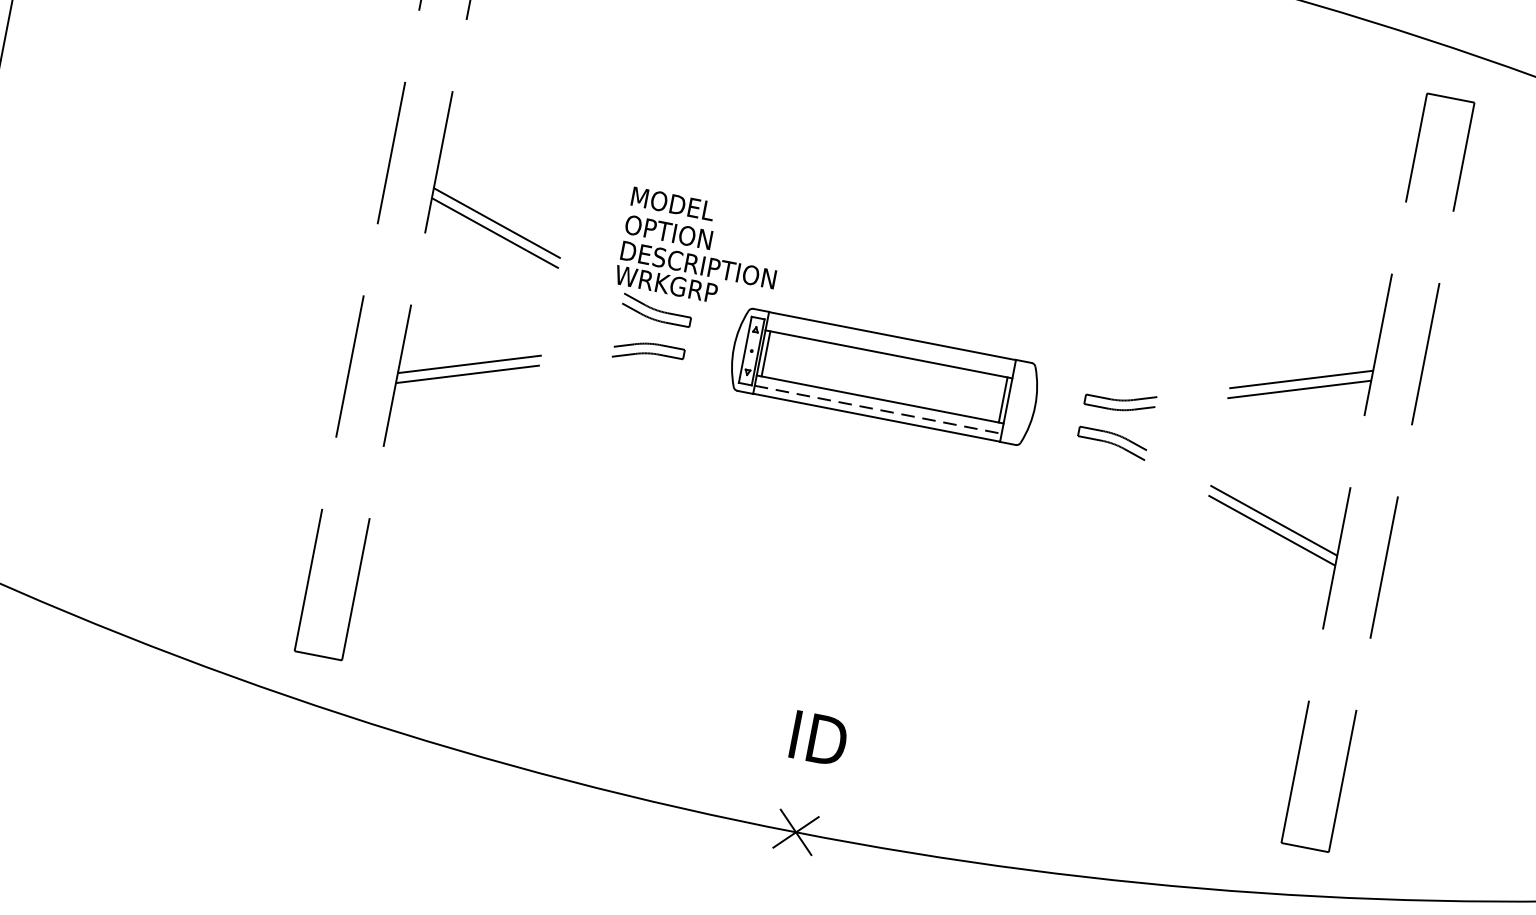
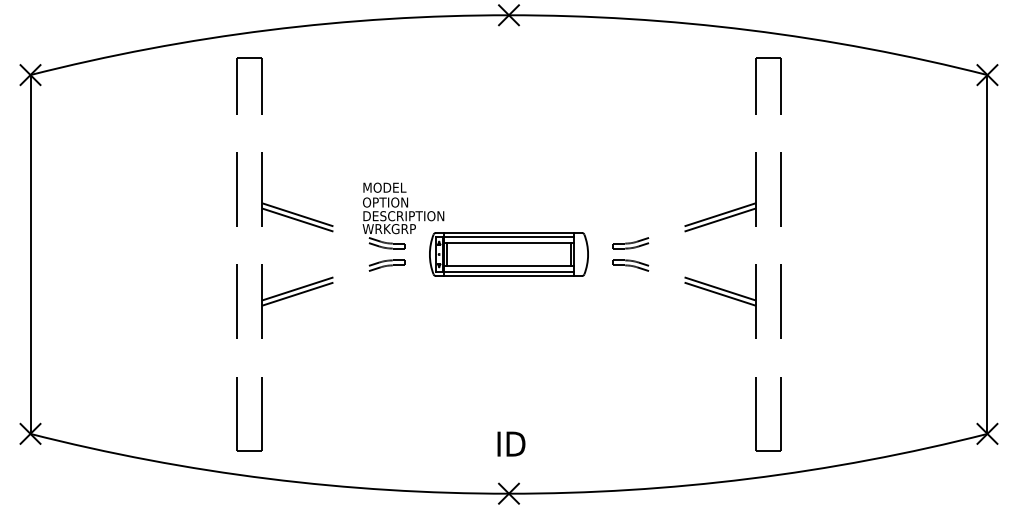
line: (889, 344) -> (508, 237), added
line: (877, 409) -> (508, 271), dashed -> solid

